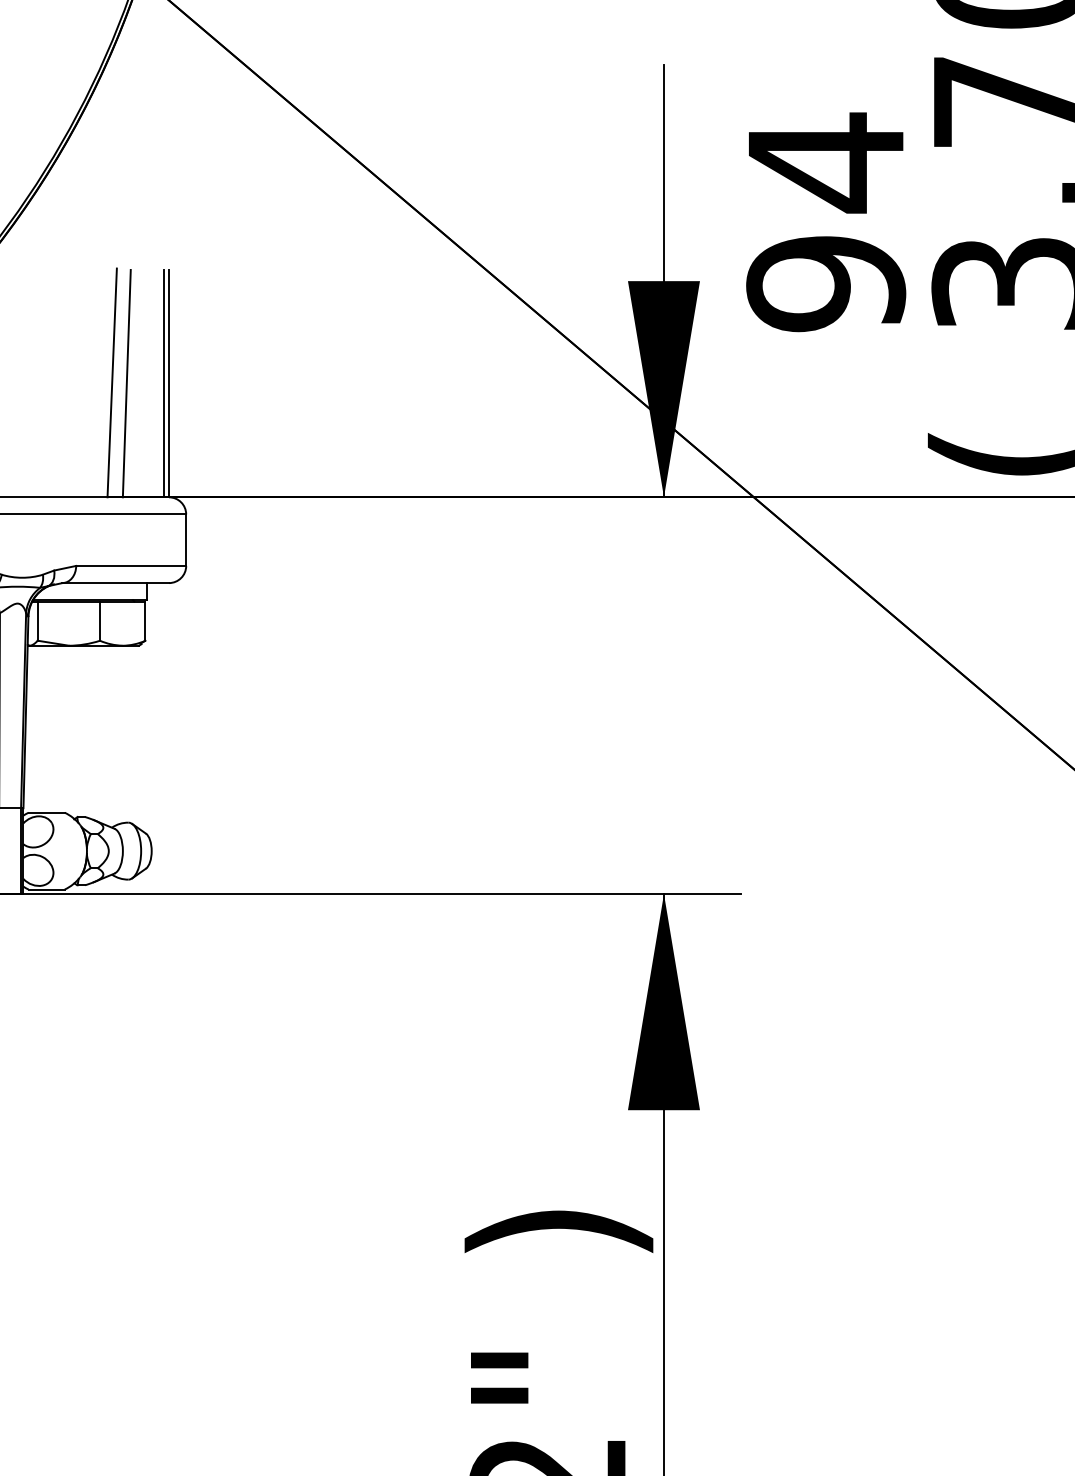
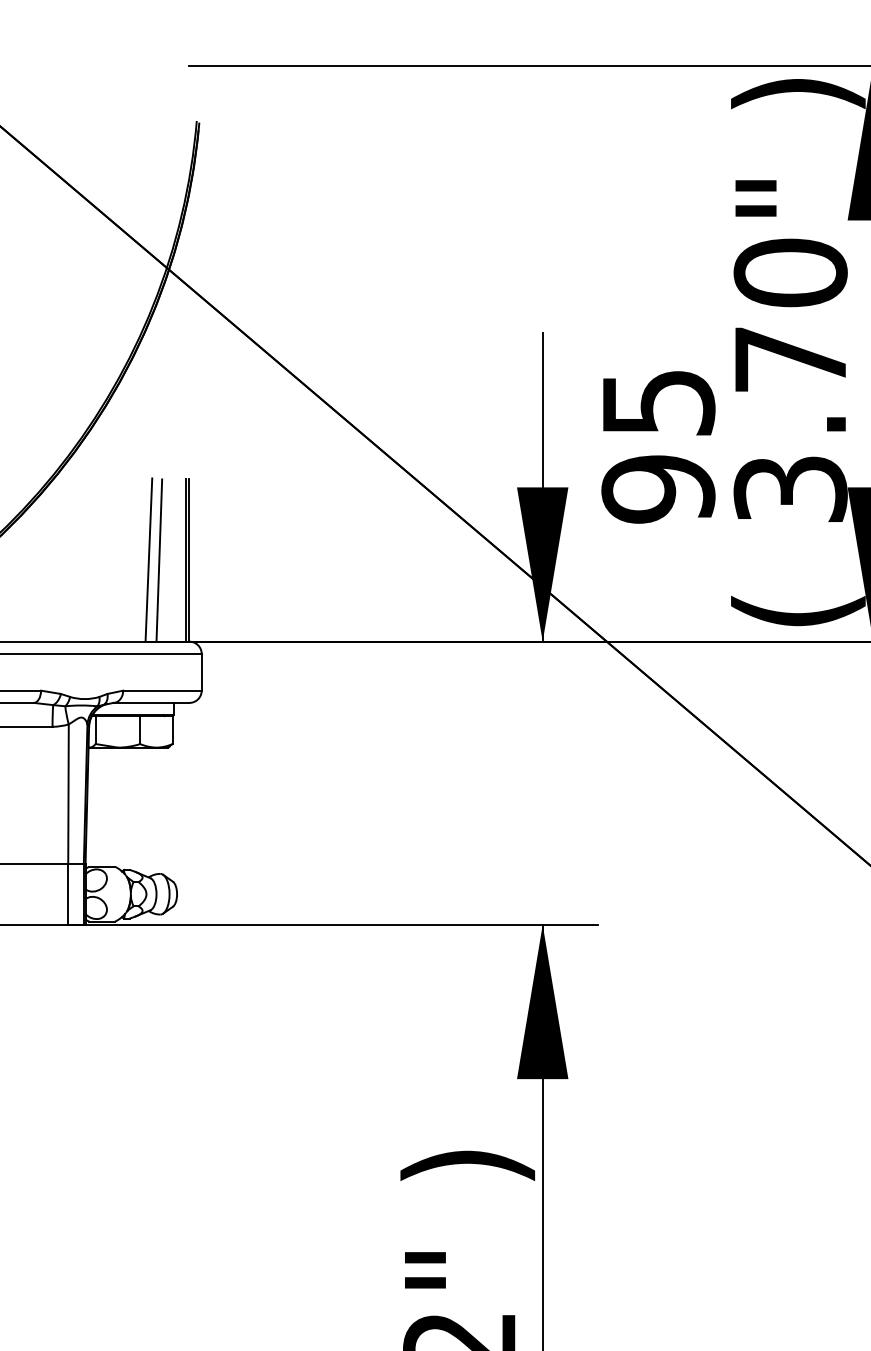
text: (827, 163) -> (659, 403), 94 -> 95

